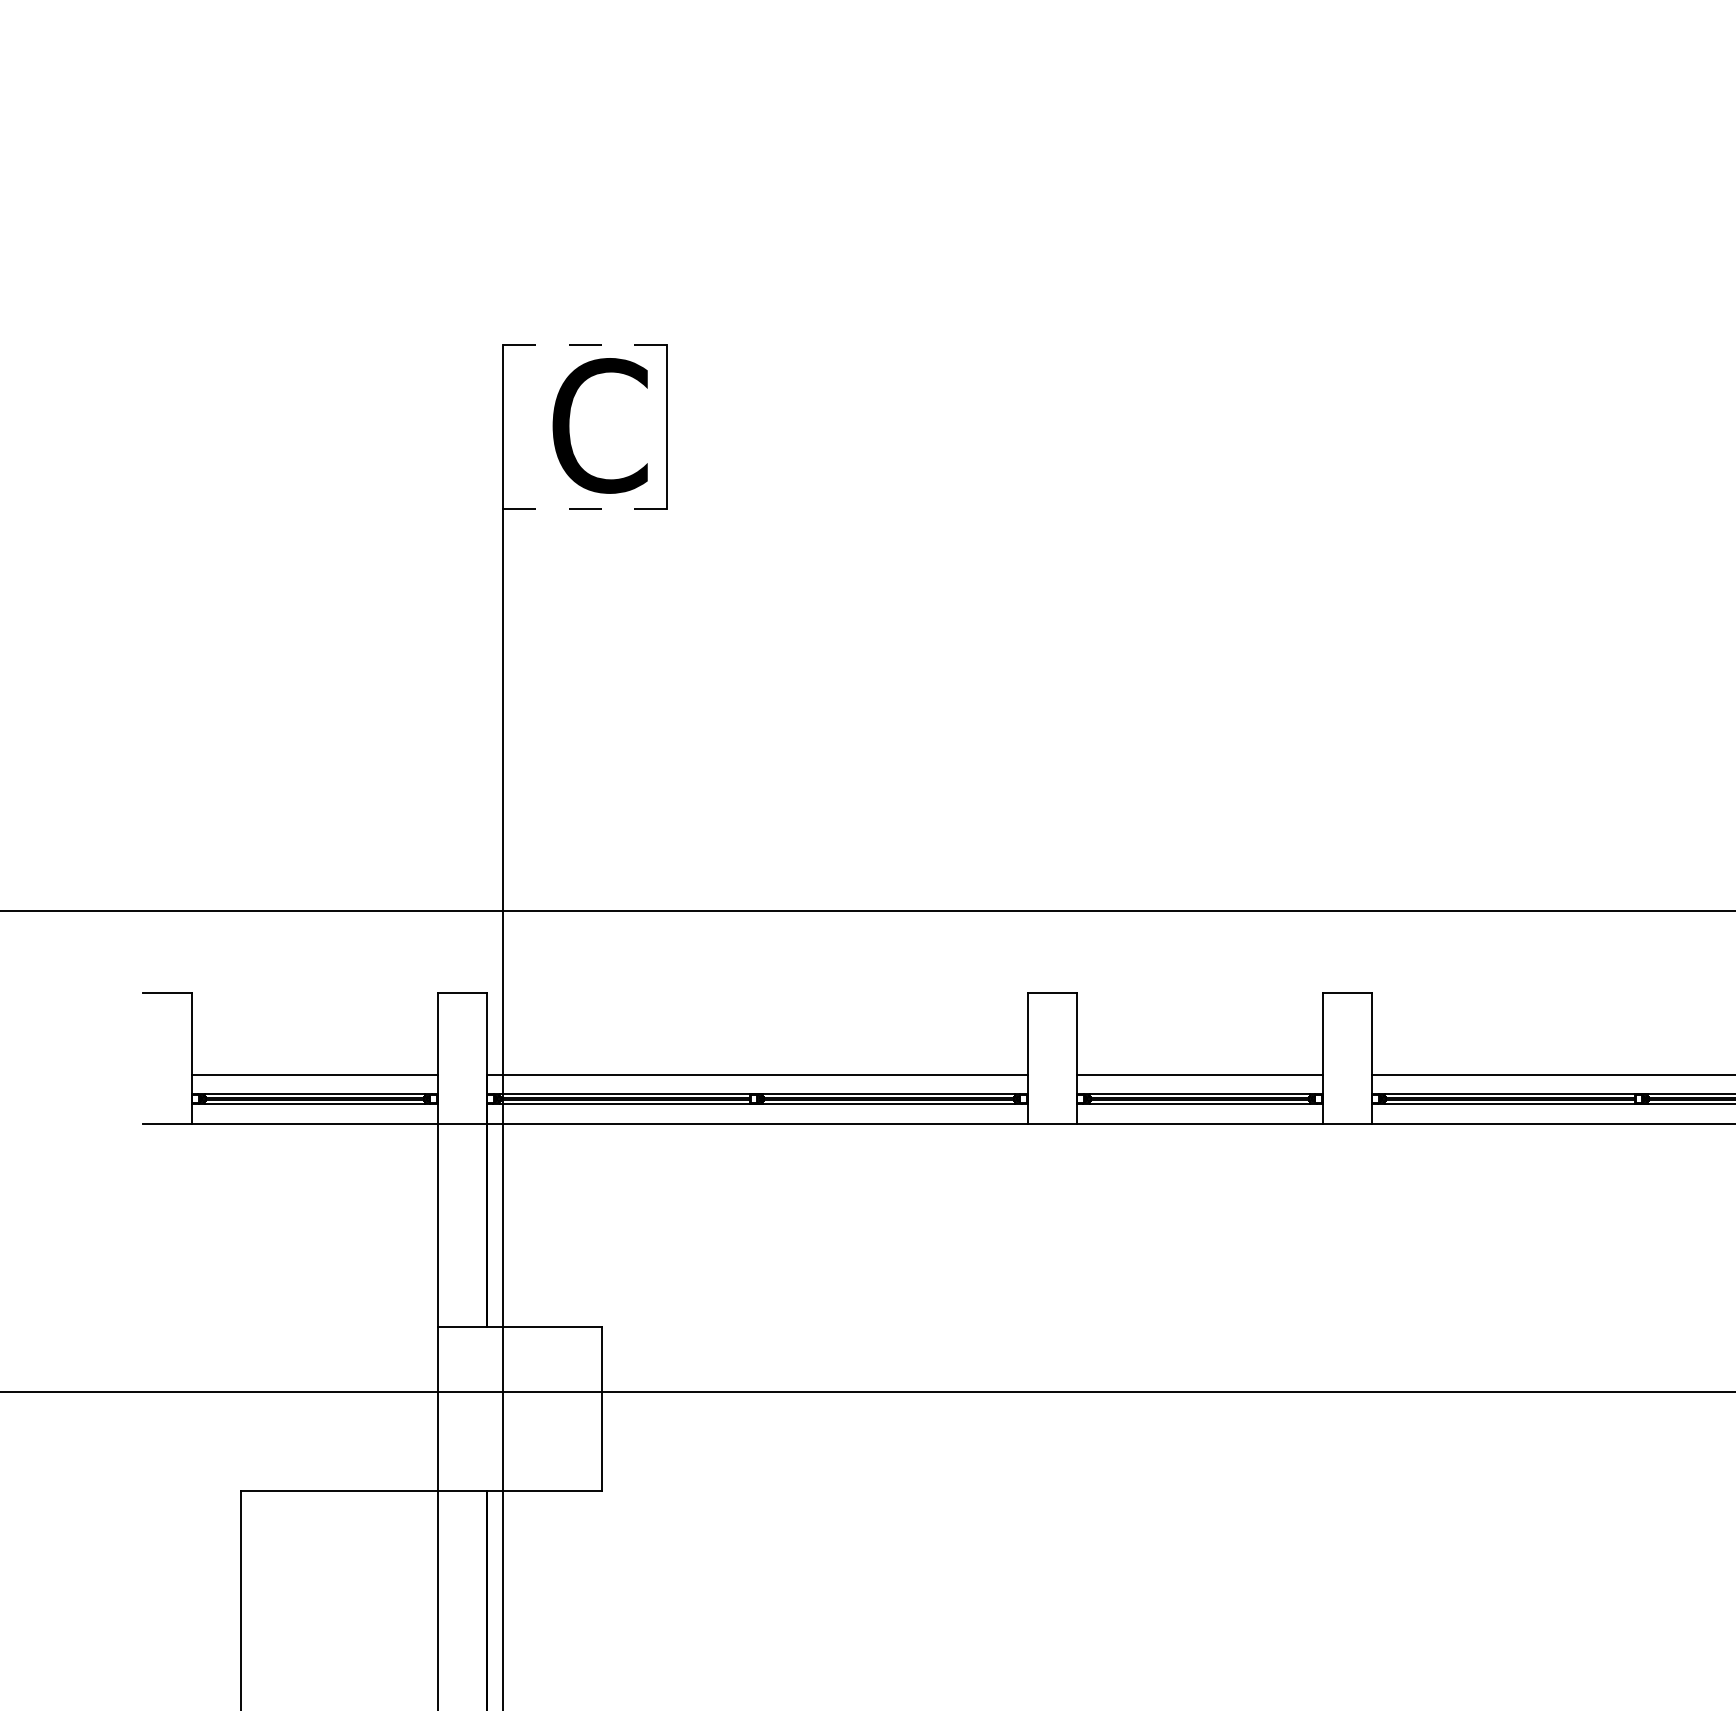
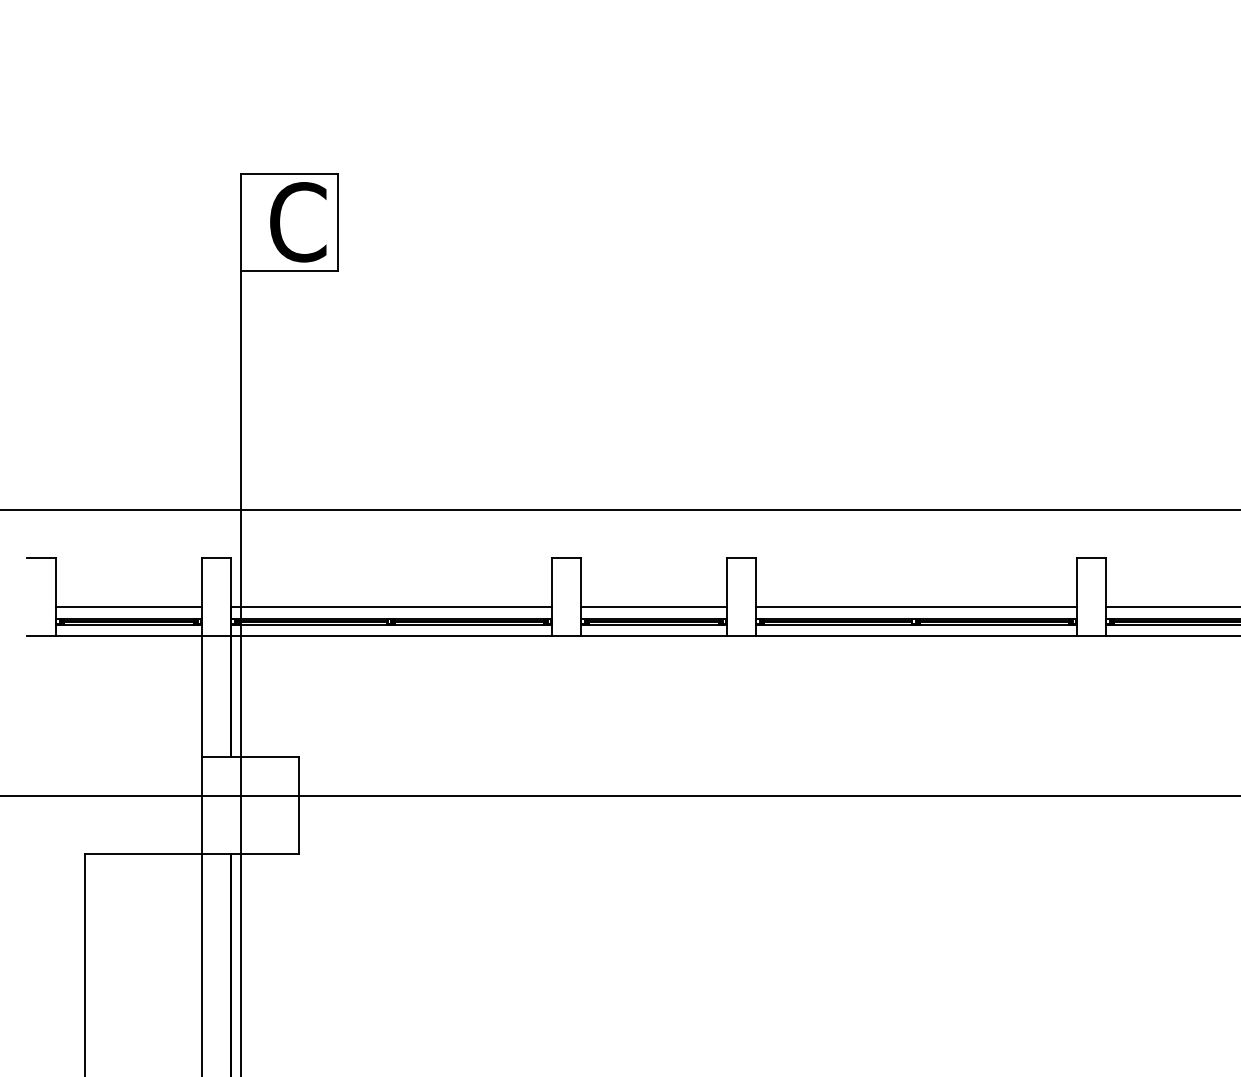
line: (585, 345) -> (289, 174), dashed -> solid
line: (585, 508) -> (289, 271), dashed -> solid

